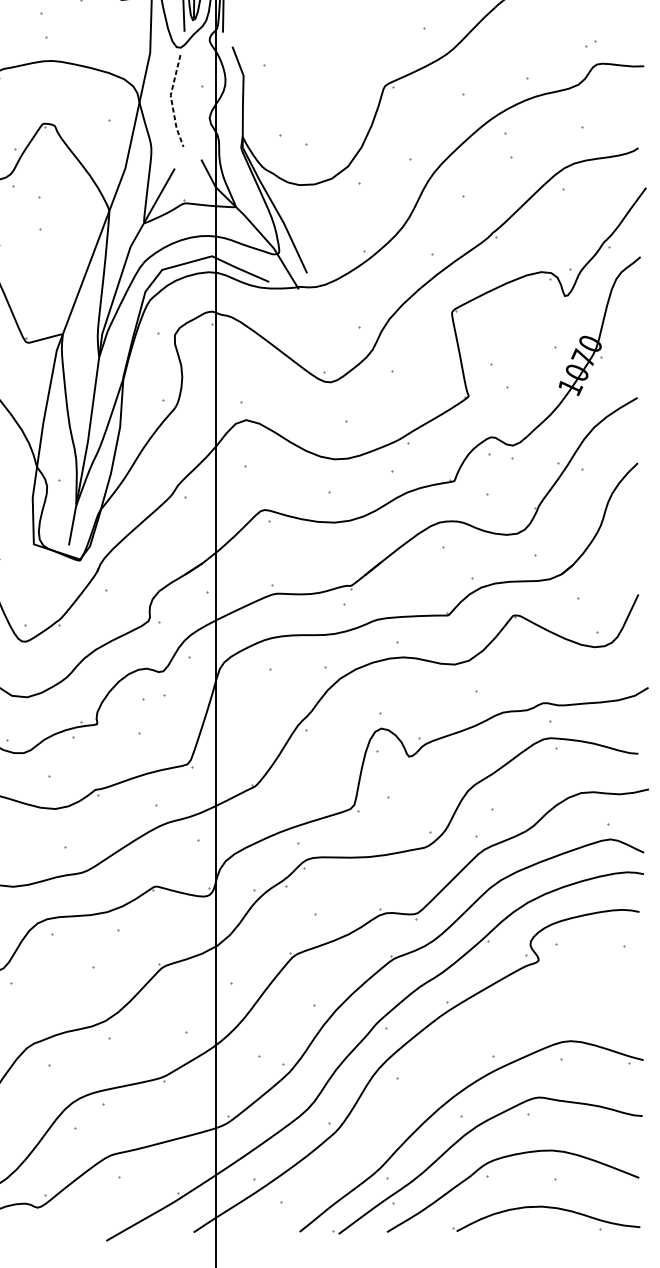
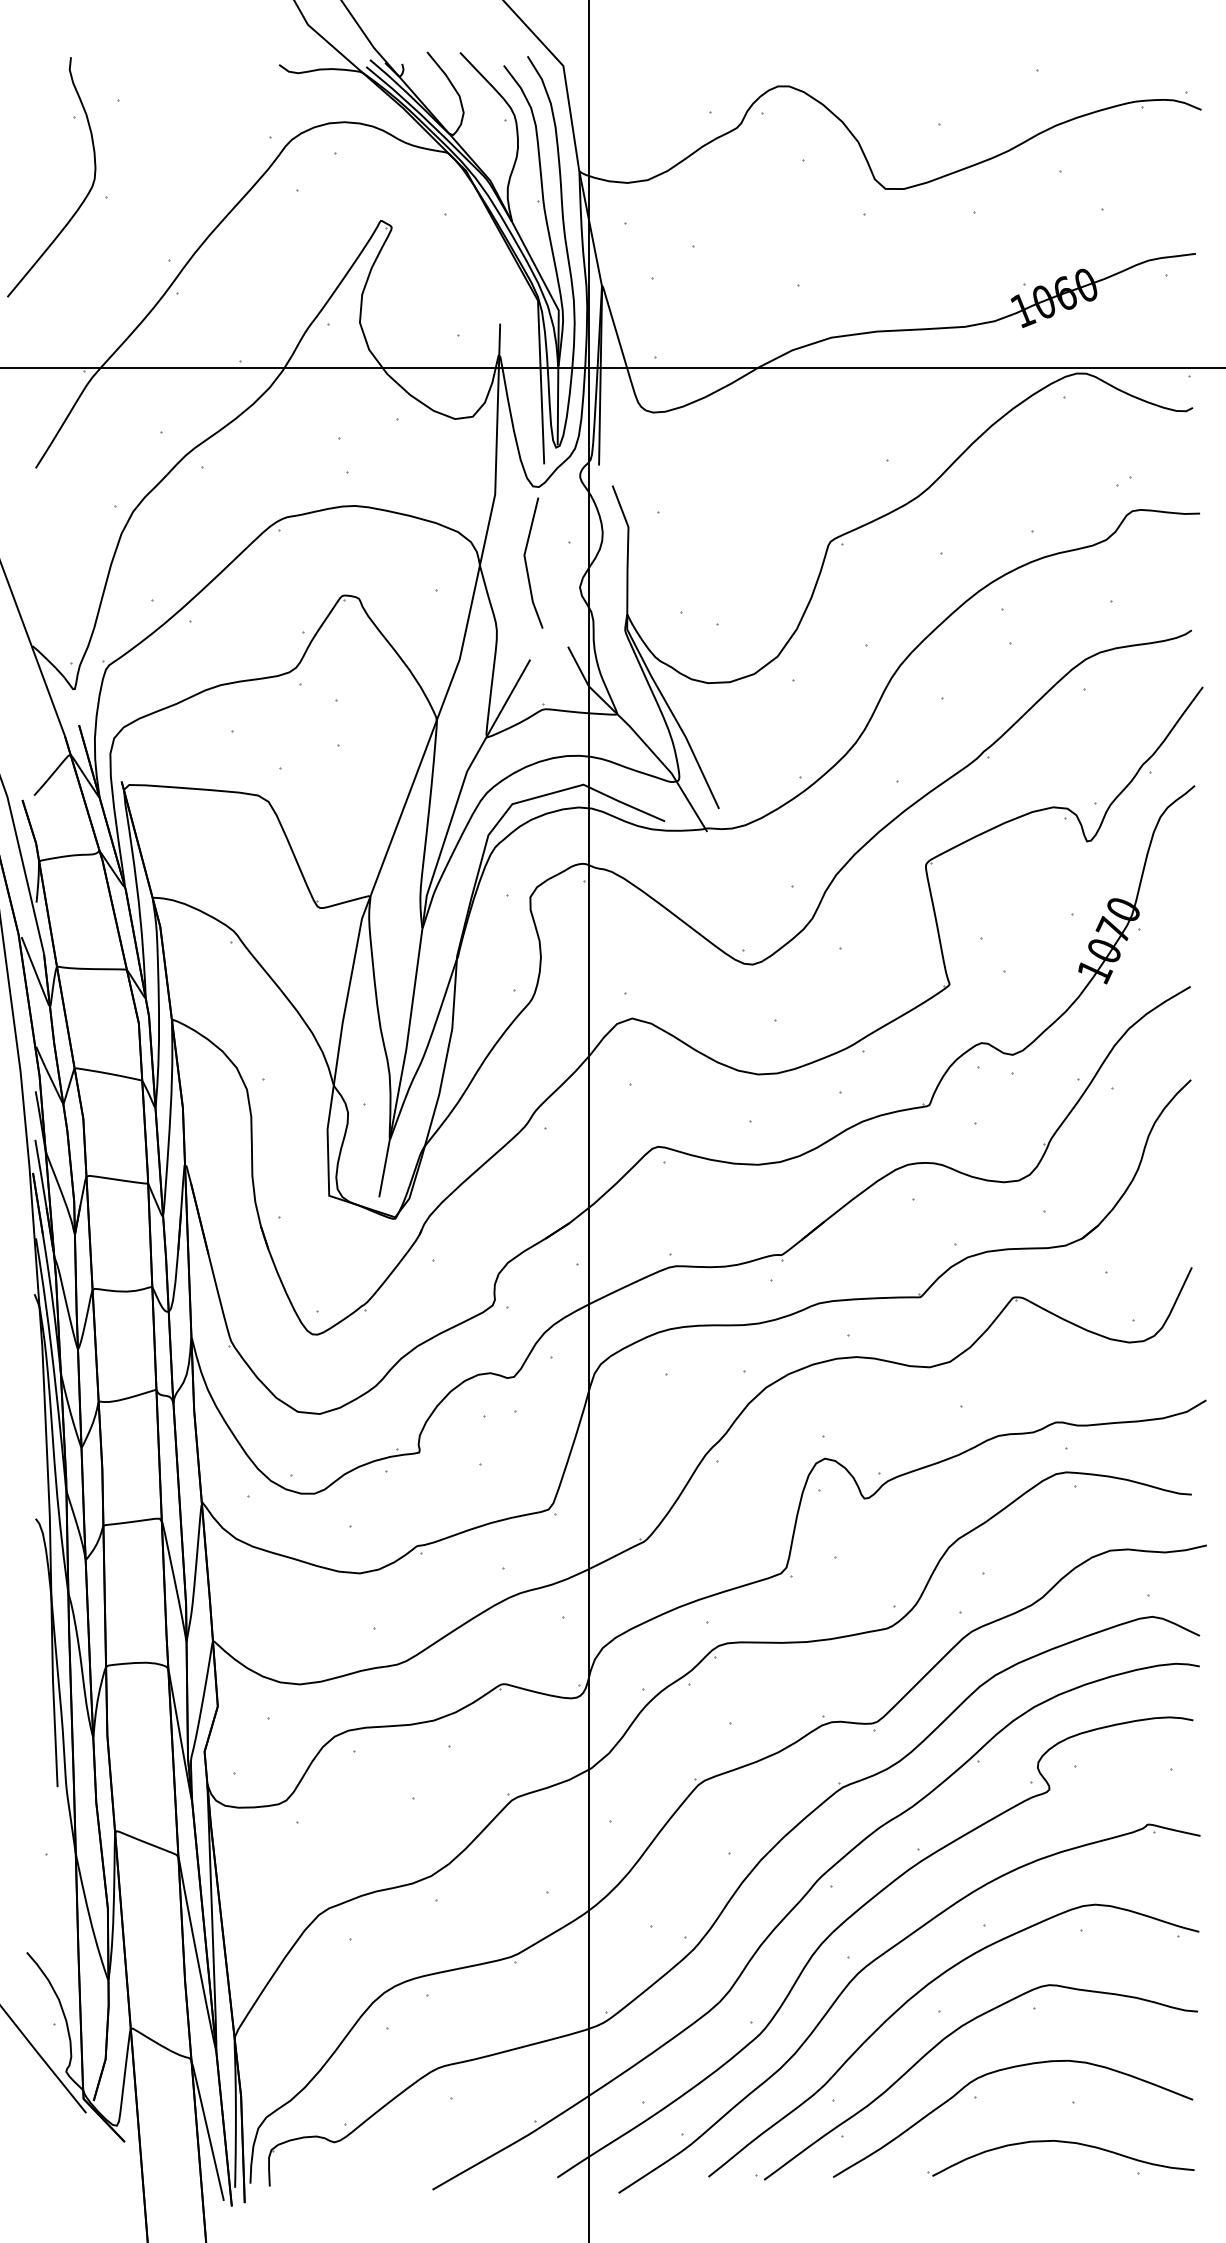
line: (171, 101) -> (525, 564), dashed -> solid
part: (415, 1081) -> (873, 1962), added

